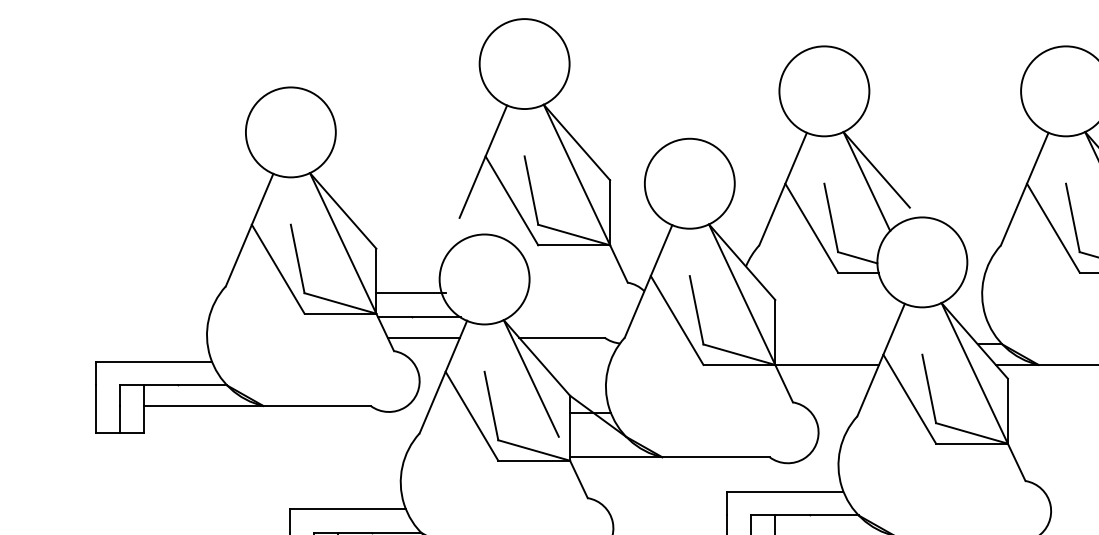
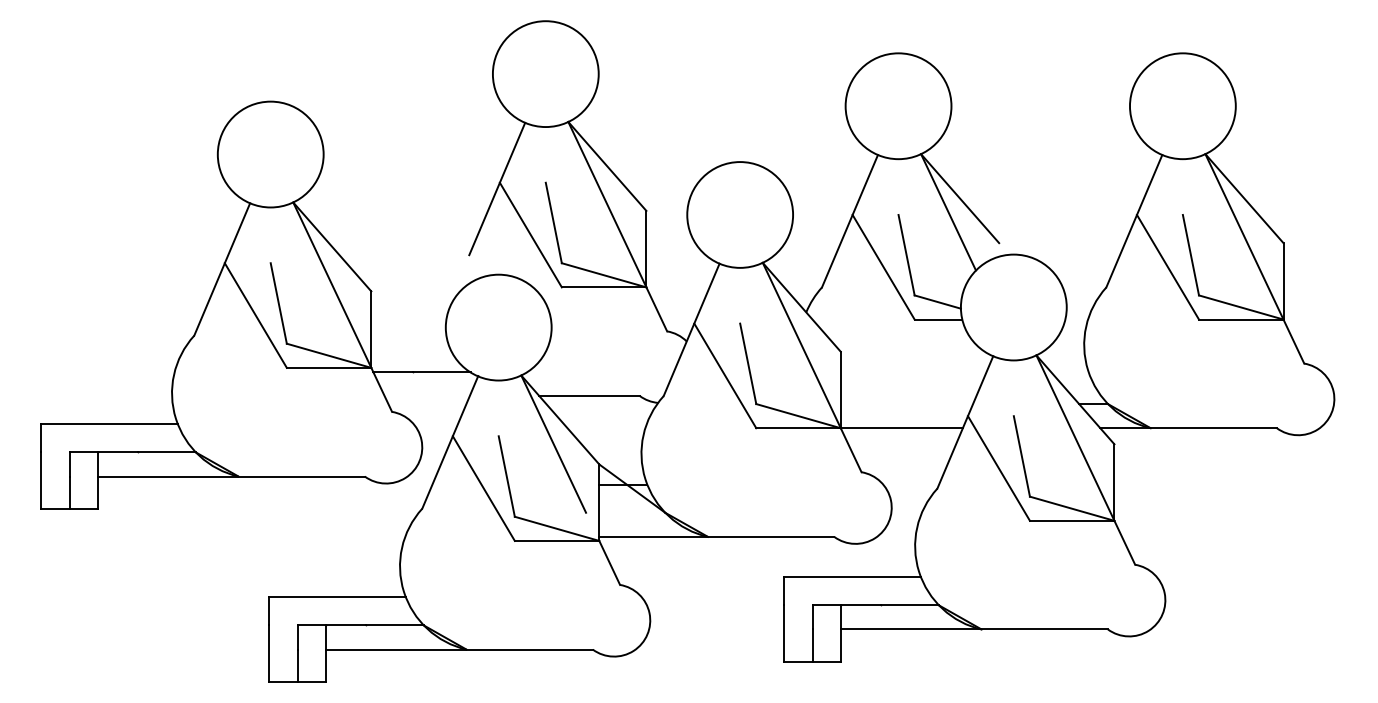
line: (410, 292) -> (411, 343), removed
line: (423, 338) -> (426, 396), removed

